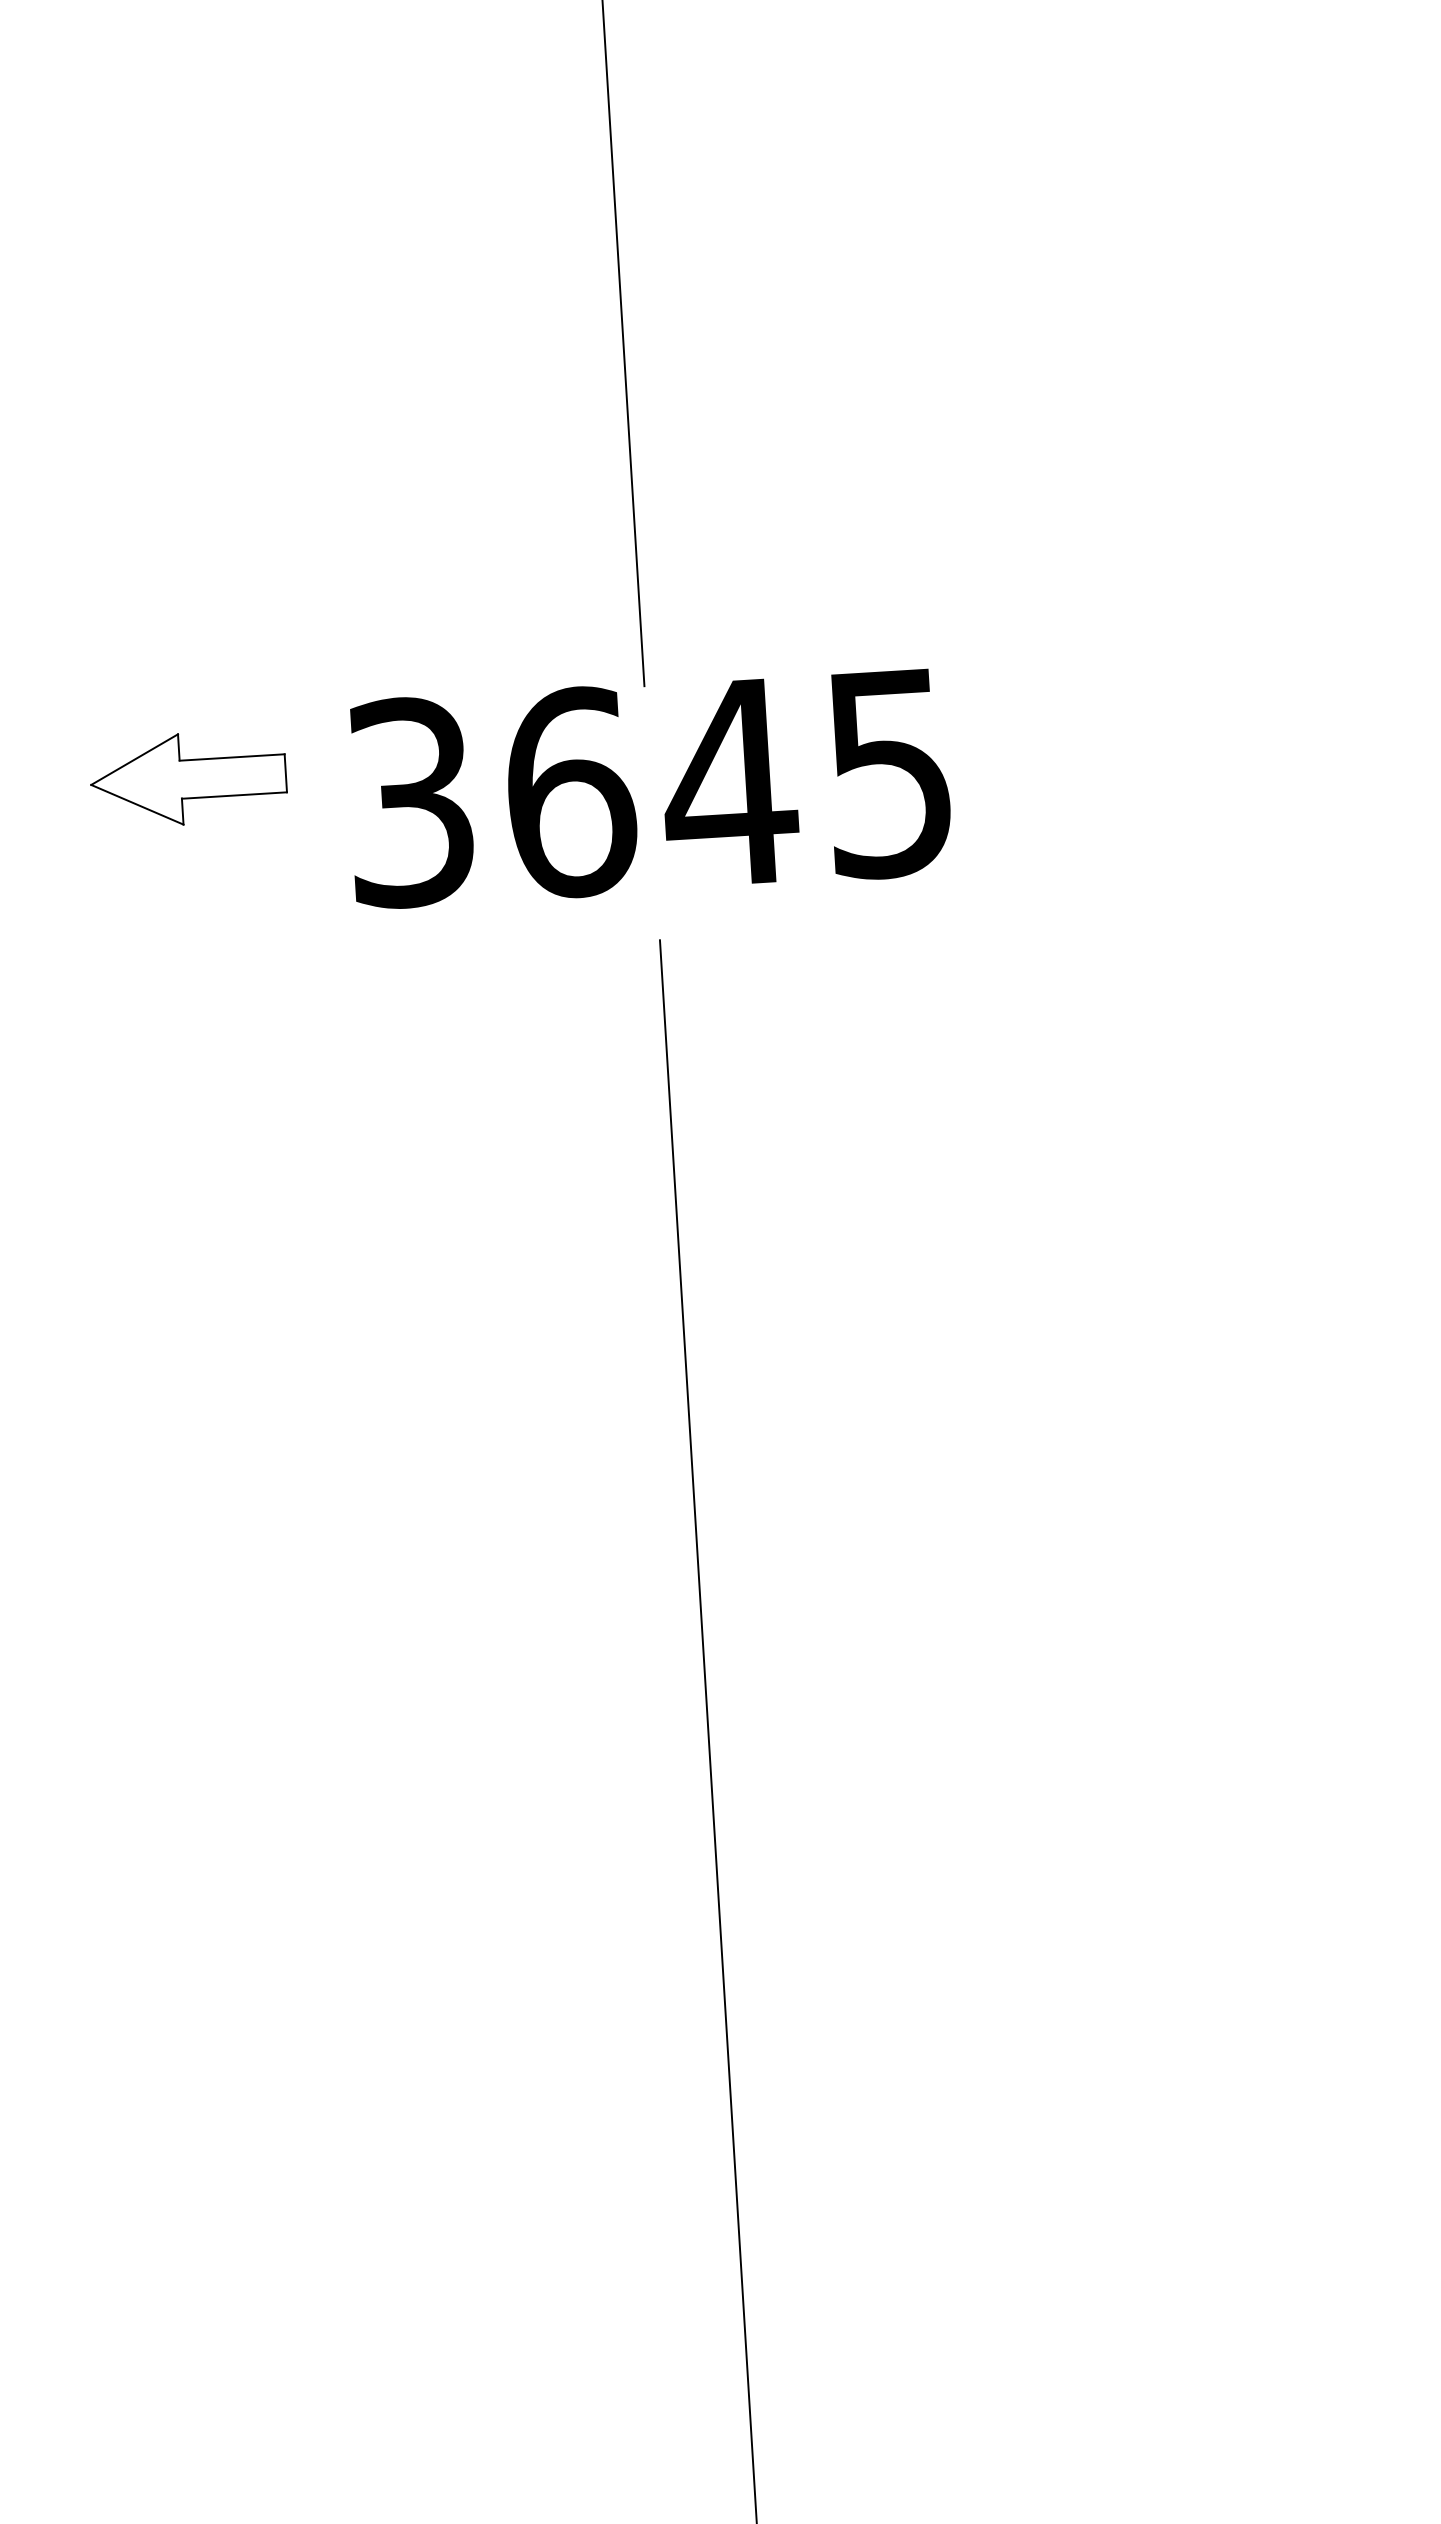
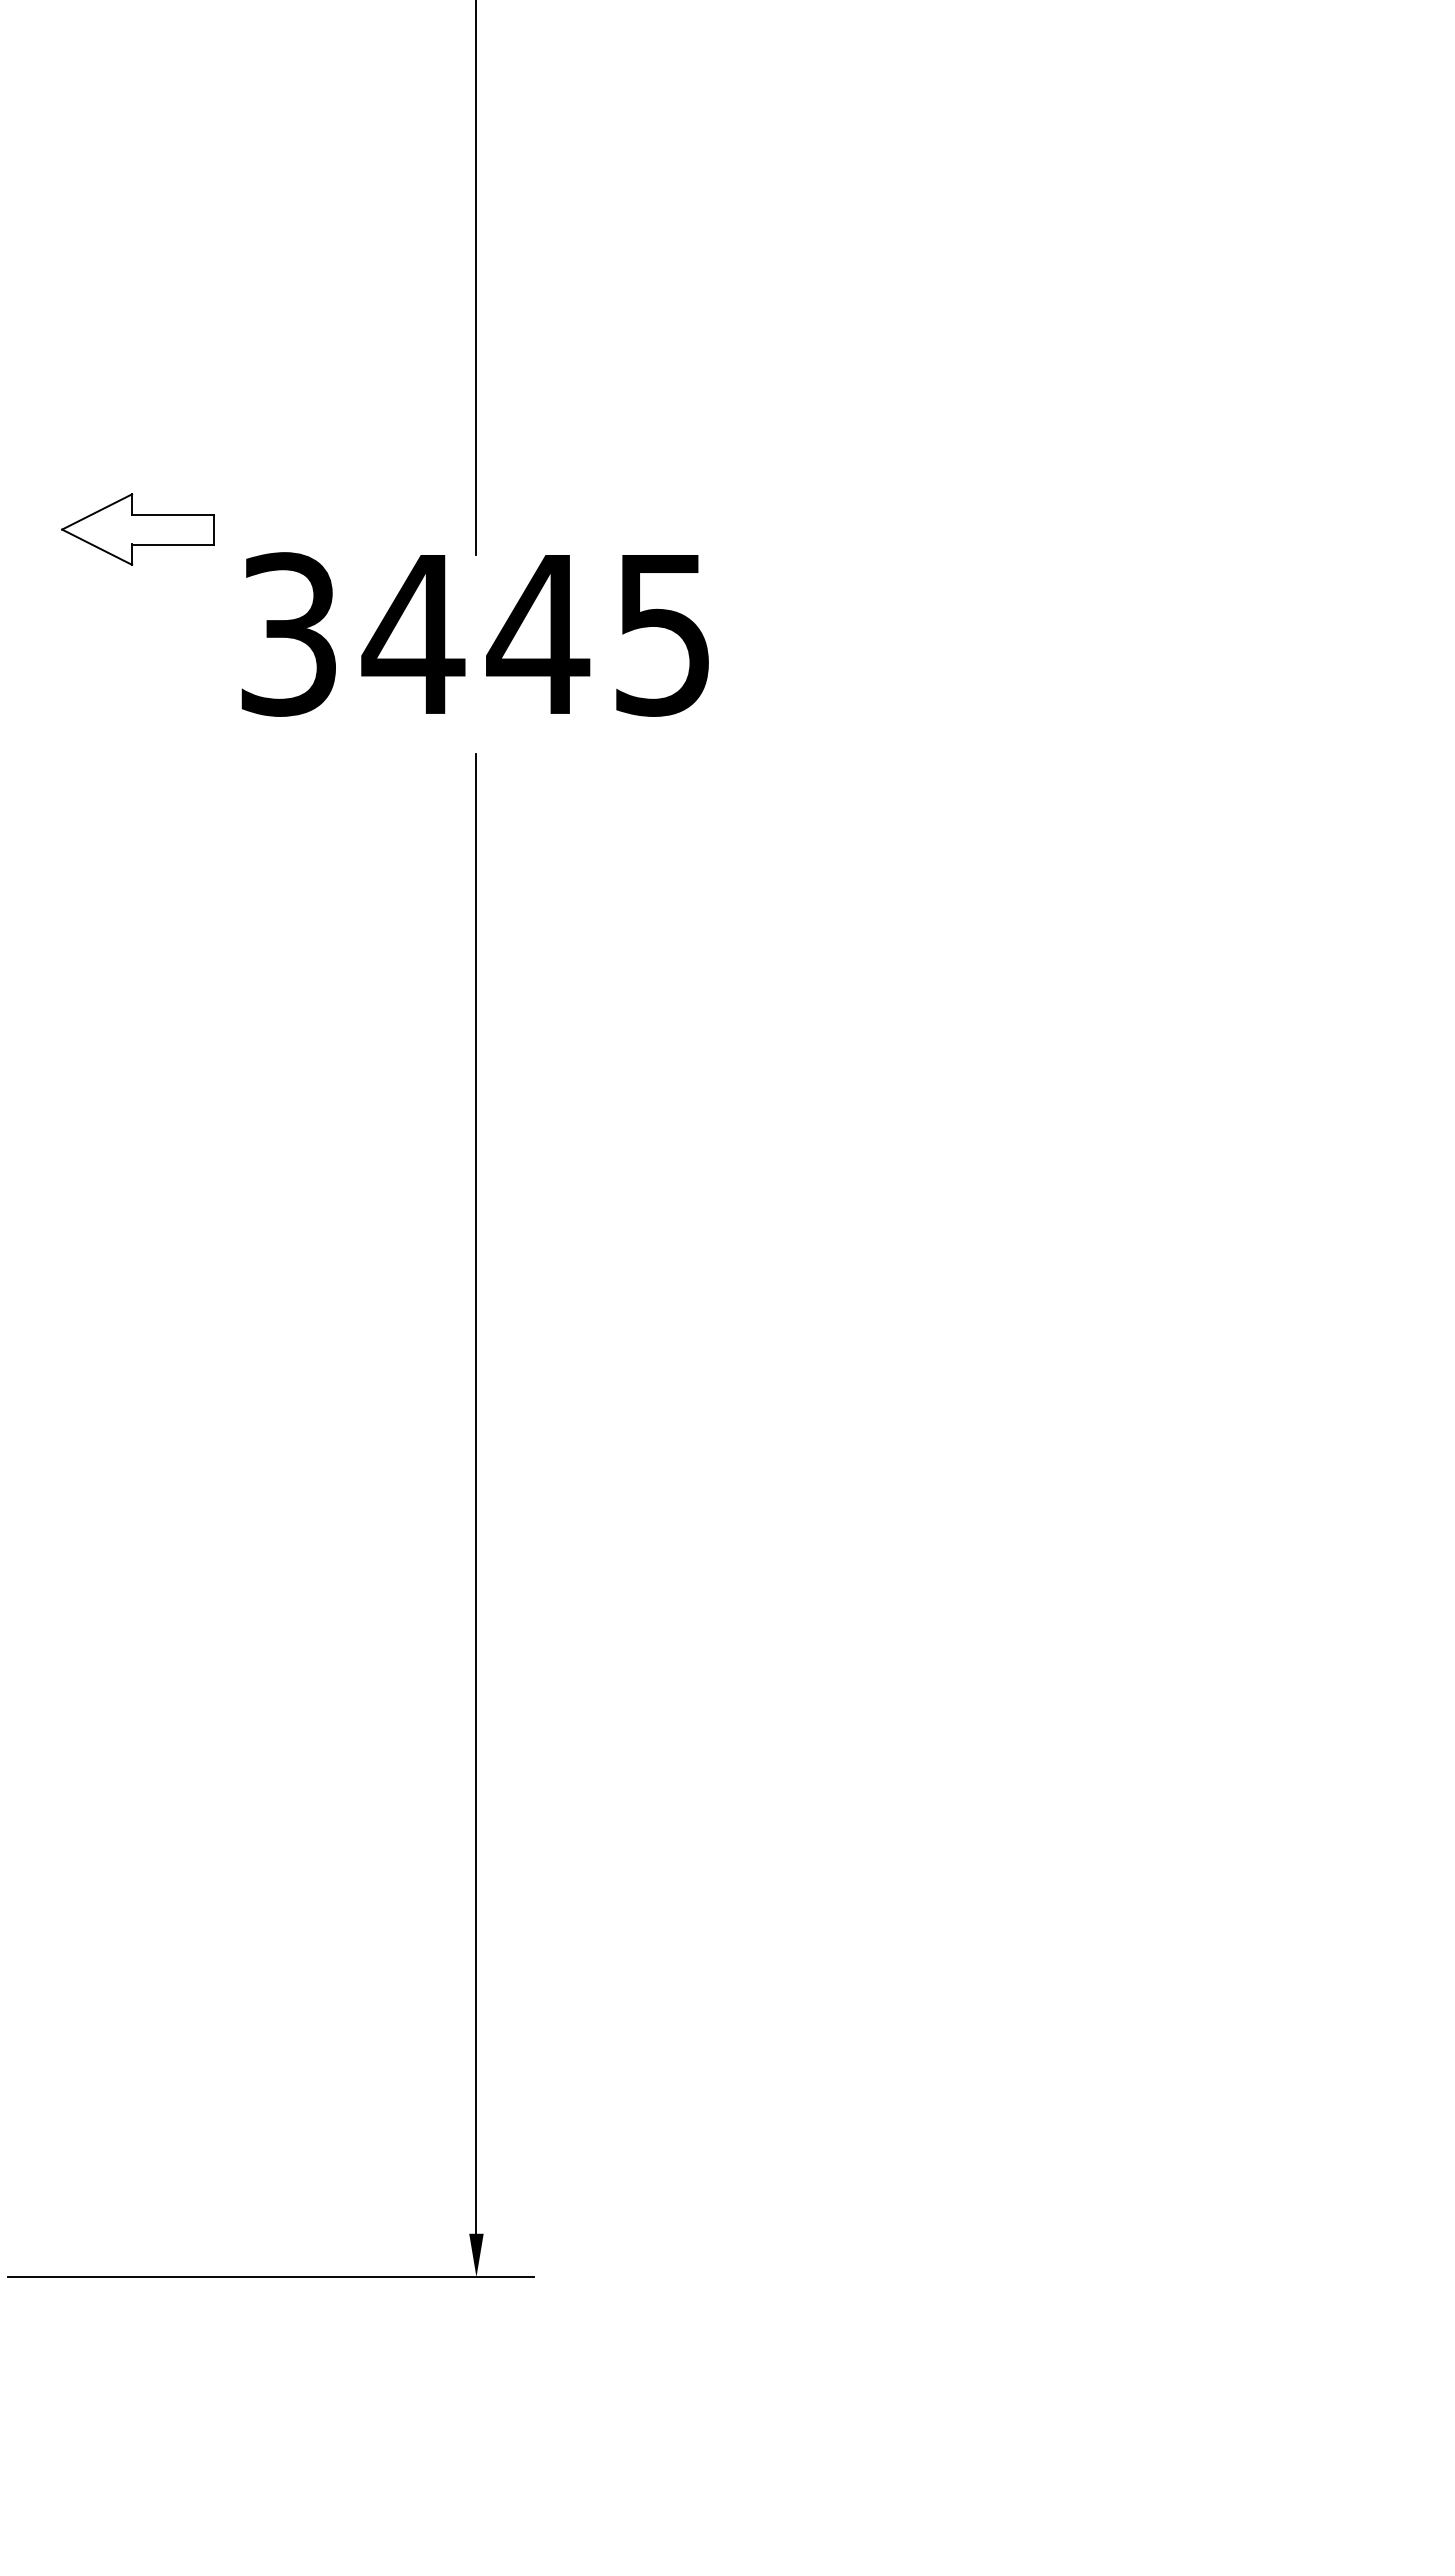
part: (187, 778) -> (137, 529), moved
text: (570, 792) -> (413, 634), 3645 -> 3445

